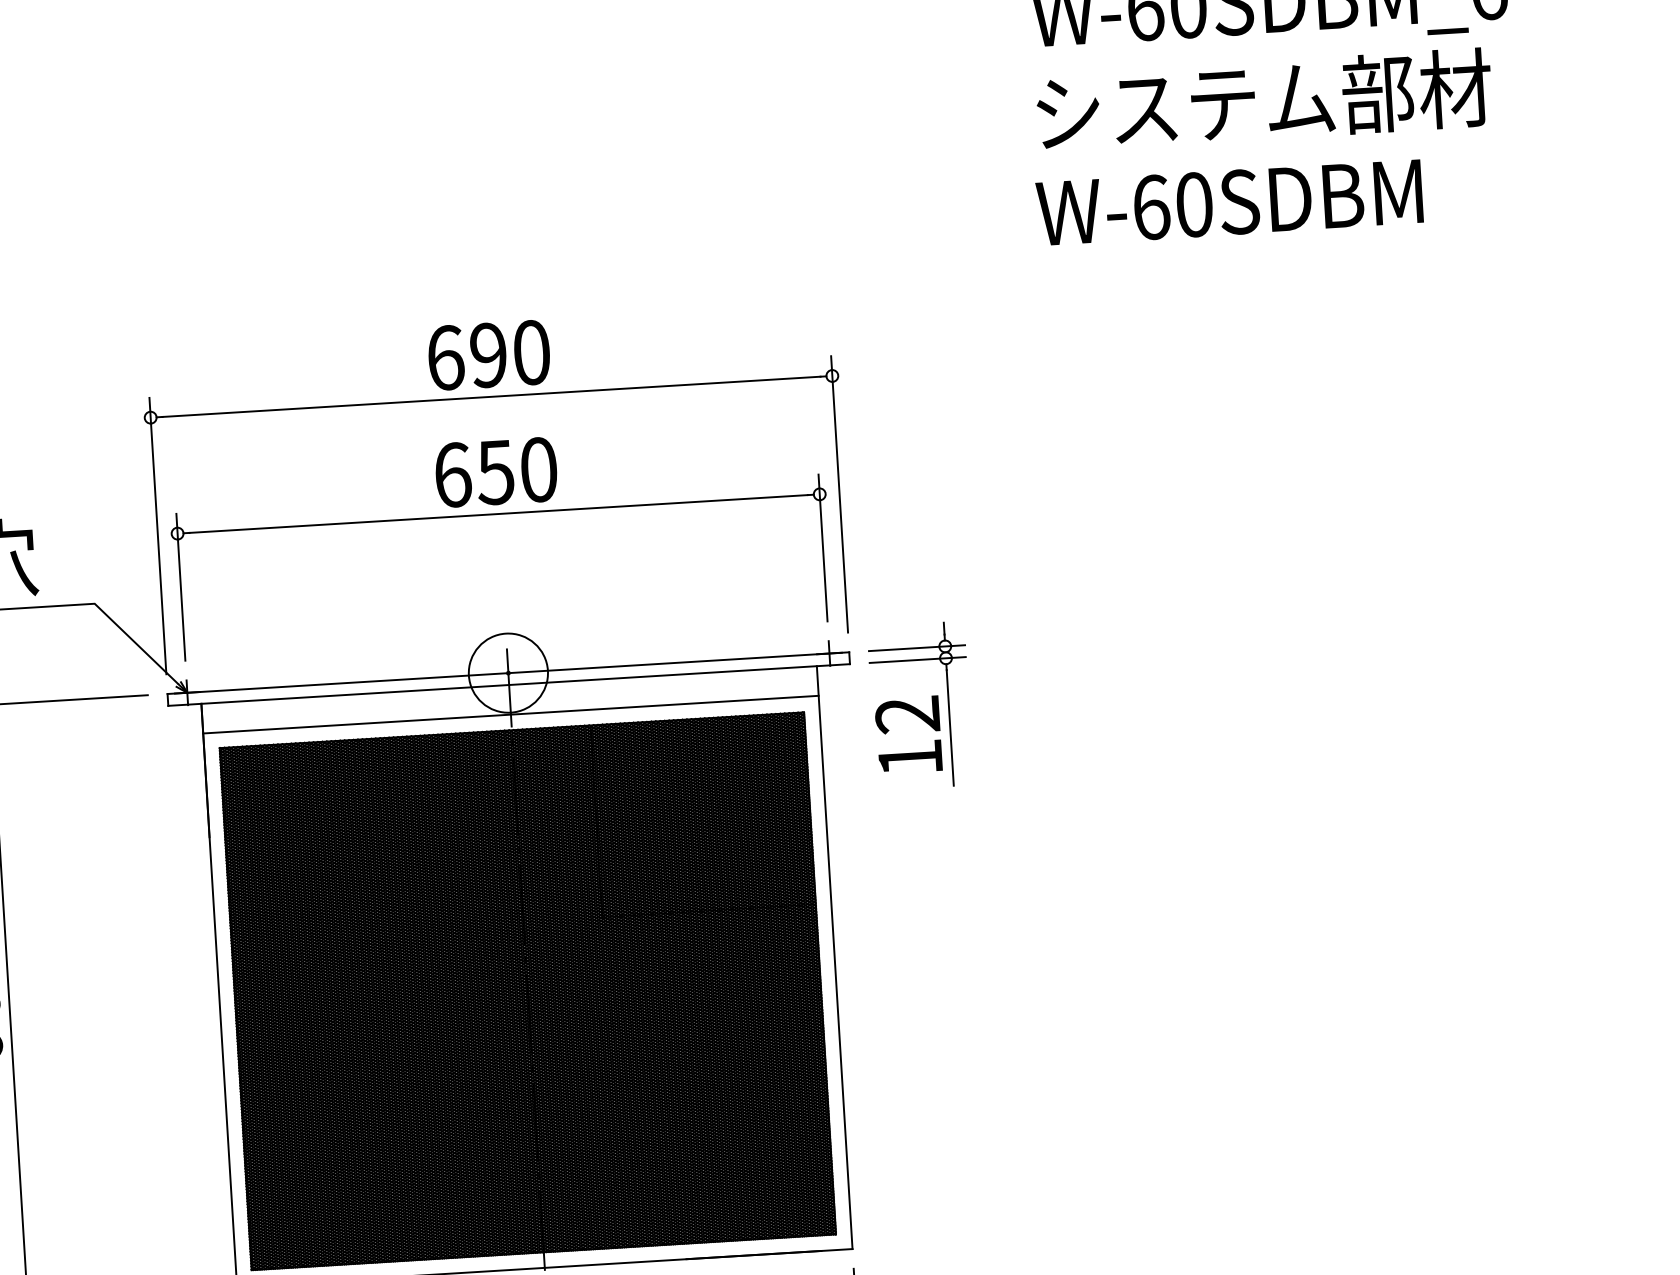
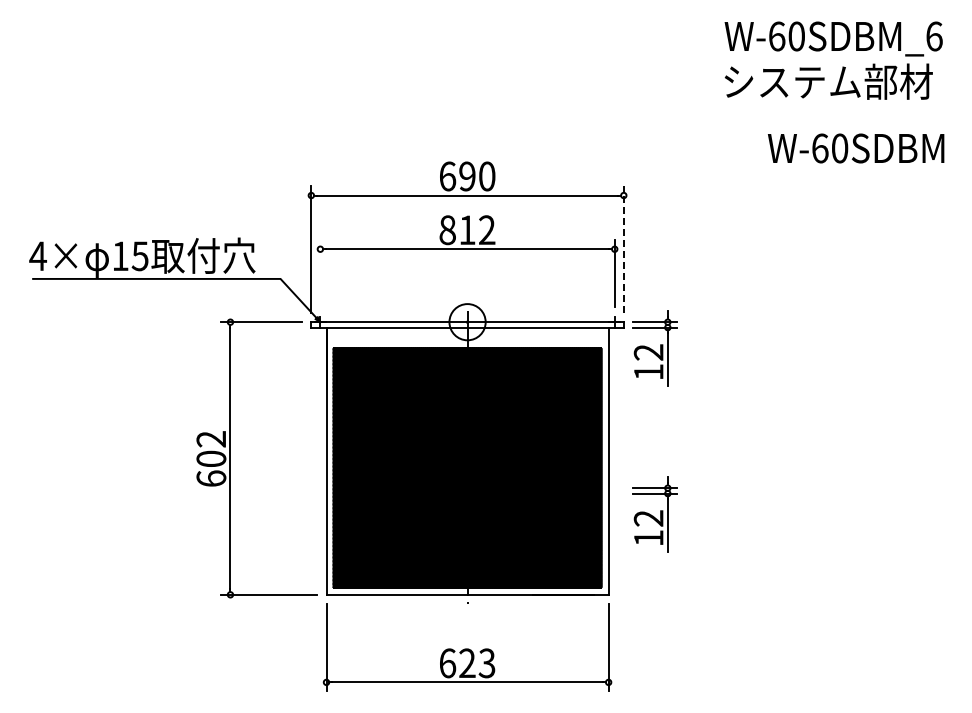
text: (1230, 202) -> (856, 148), moved
text: (496, 473) -> (467, 230), 650 -> 812
line: (838, 493) -> (623, 249), solid -> dashed
line: (181, 586) -> (320, 273), removed
line: (510, 715) -> (467, 341), removed
part: (941, 1067) -> (654, 514), added

